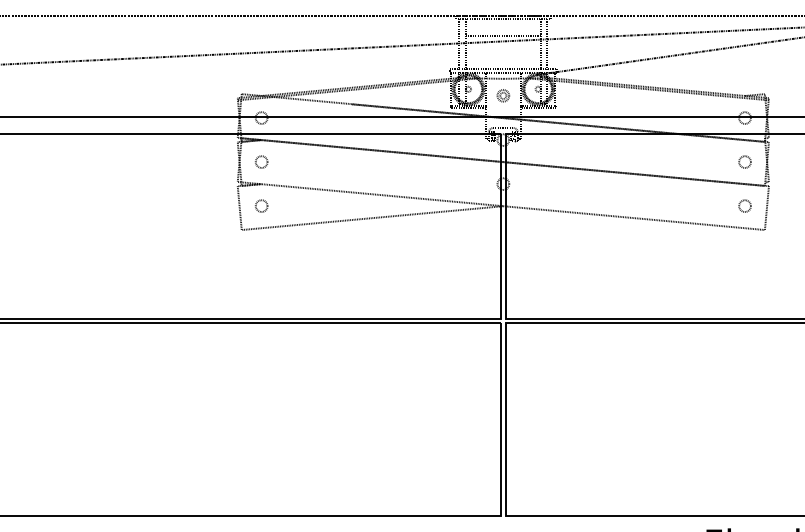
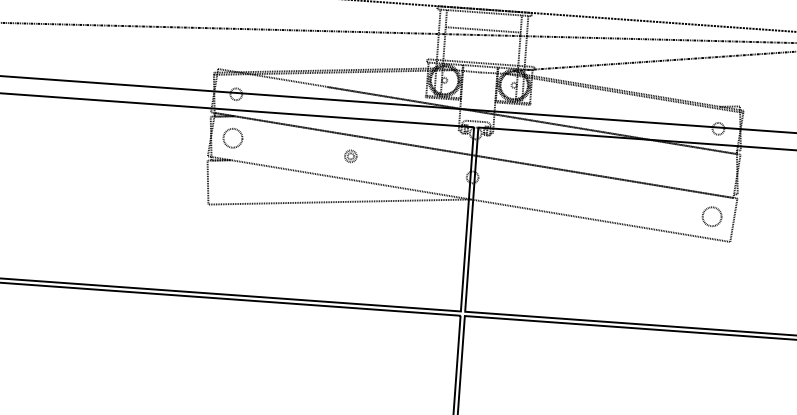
part: (503, 95) -> (351, 156), moved
circle: (261, 161) -> (233, 137), size x1.6
circle: (744, 161) -> (714, 172), removed
circle: (261, 205) -> (229, 181), removed
circle: (744, 205) -> (711, 216), size x1.6

